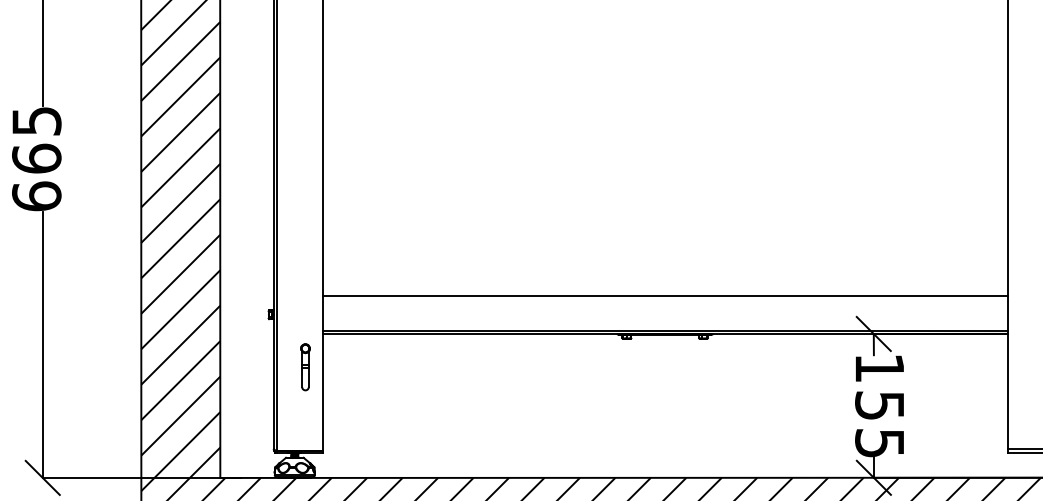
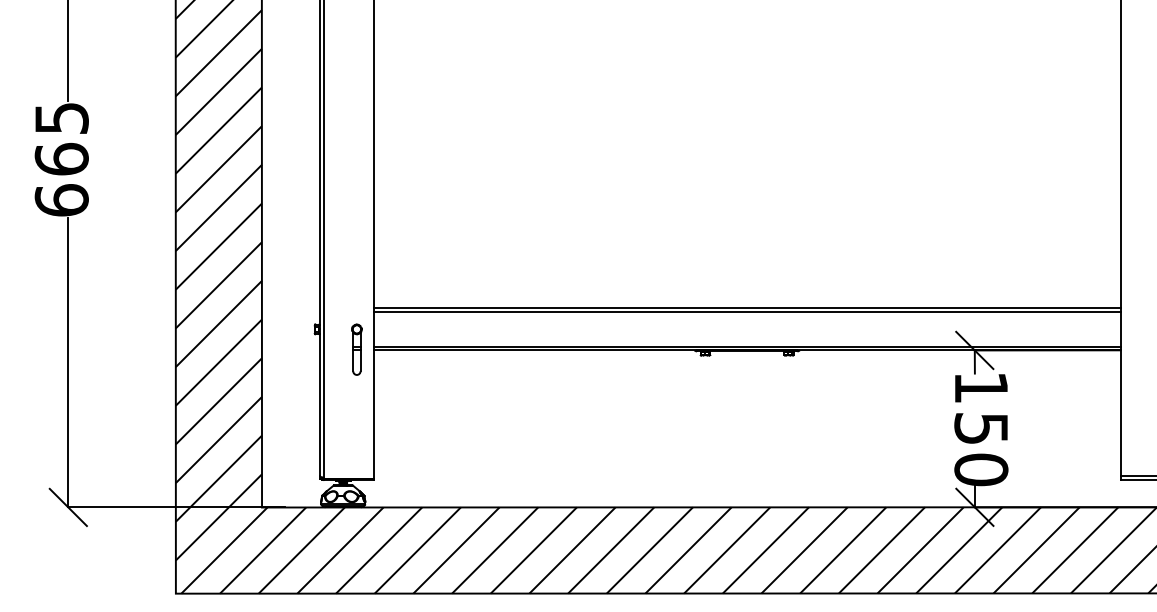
line: (664, 298) -> (746, 311), added
part: (305, 367) -> (356, 349), moved
text: (879, 443) -> (981, 469), 155 -> 150

